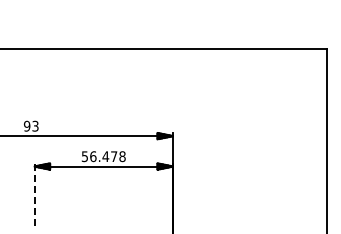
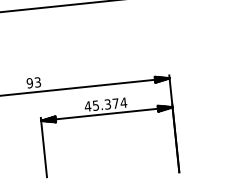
text: (103, 156) -> (105, 104), 56.478 -> 45.374
line: (34, 194) -> (43, 147), dashed -> solid

